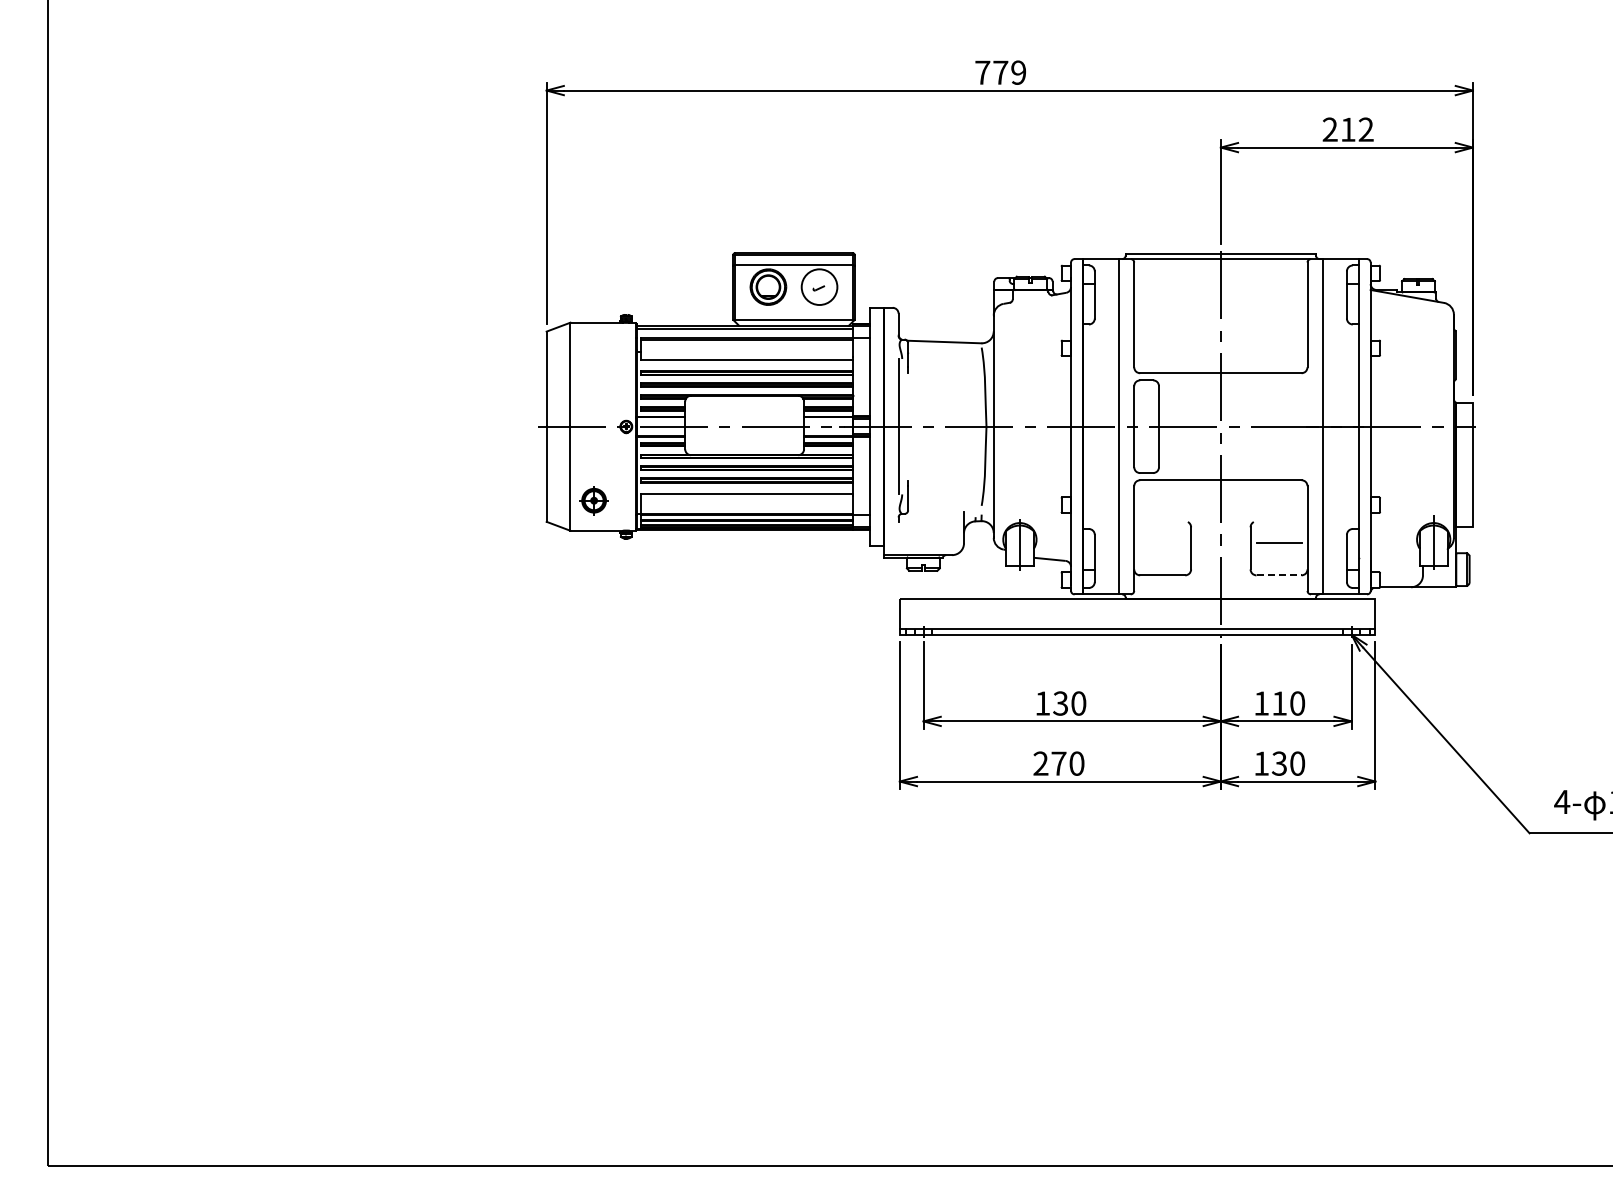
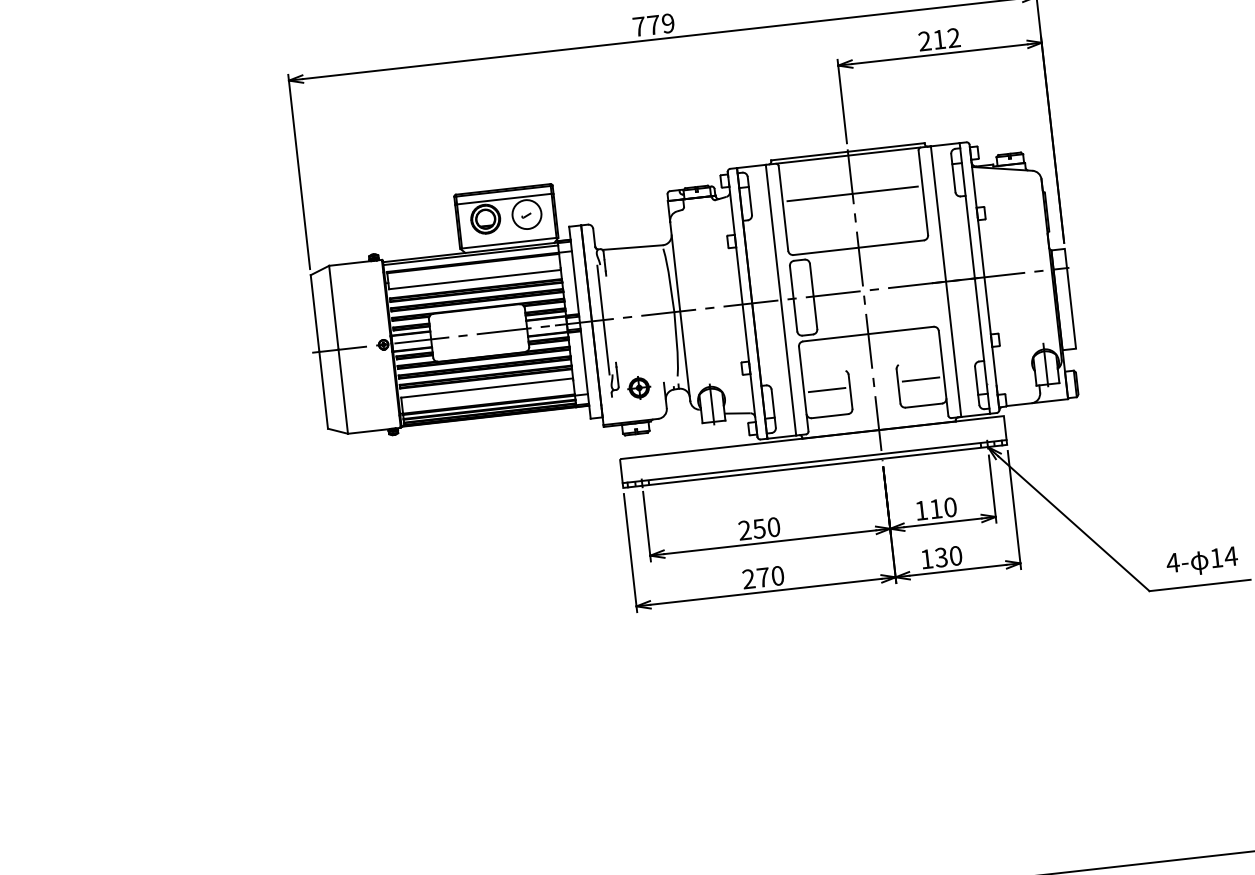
line: (1220, 306) -> (852, 193), added
part: (593, 500) -> (638, 387), moved
line: (1162, 543) -> (827, 390), added
line: (1279, 575) -> (924, 405), dashed -> solid
text: (1051, 703) -> (751, 529), 130 -> 250

